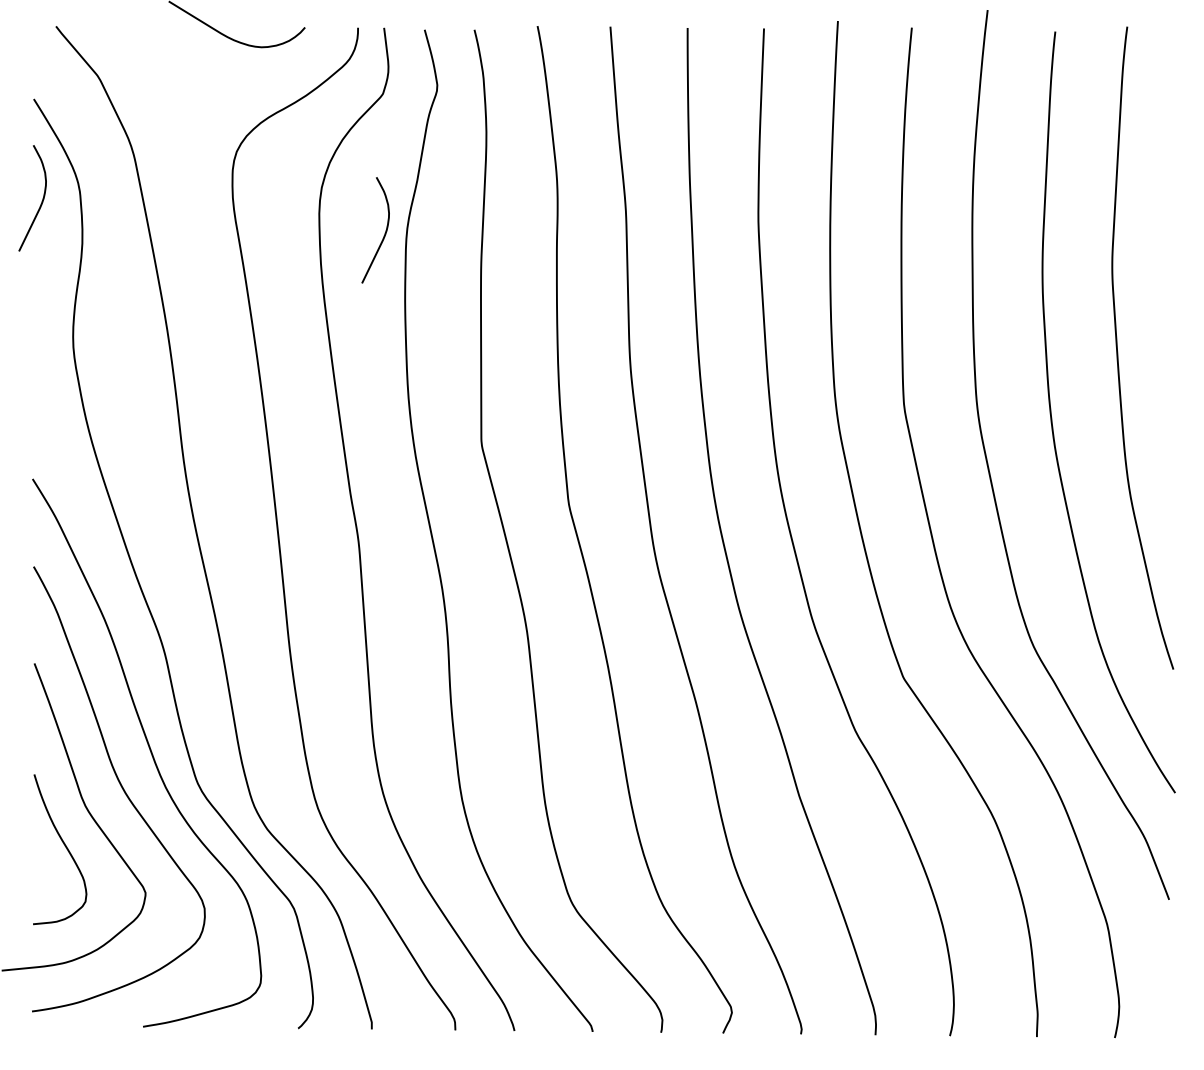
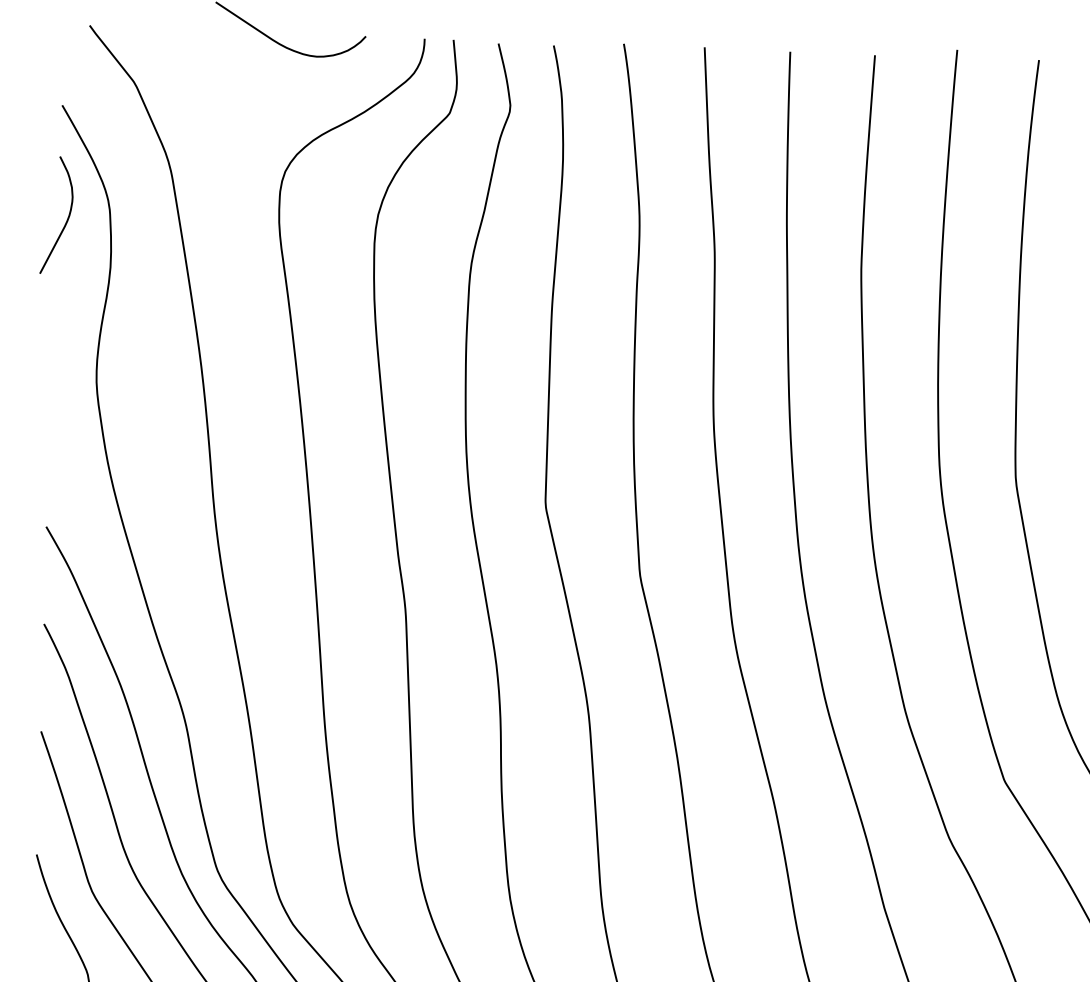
curve: (383, 235) -> (444, 270), removed

